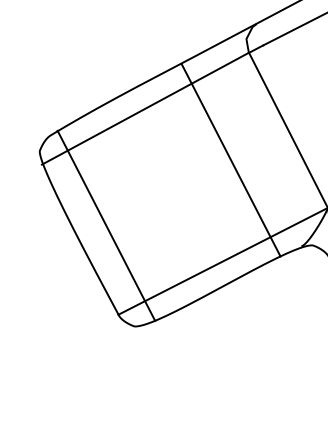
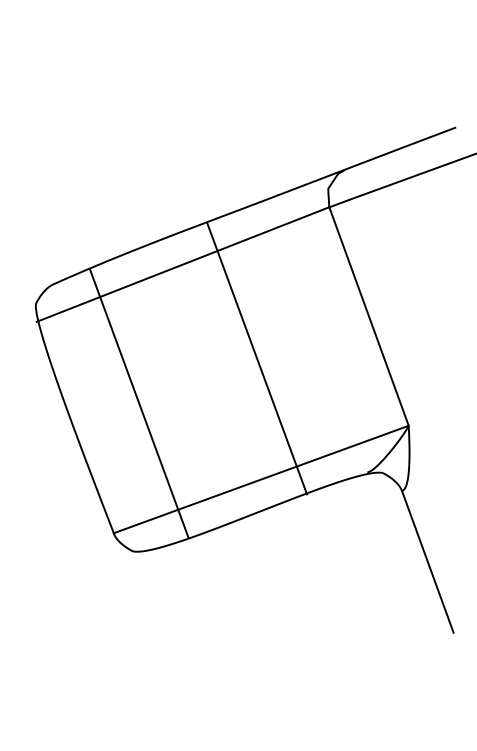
line: (231, 160) -> (257, 358), moved
line: (106, 225) -> (139, 403), moved

